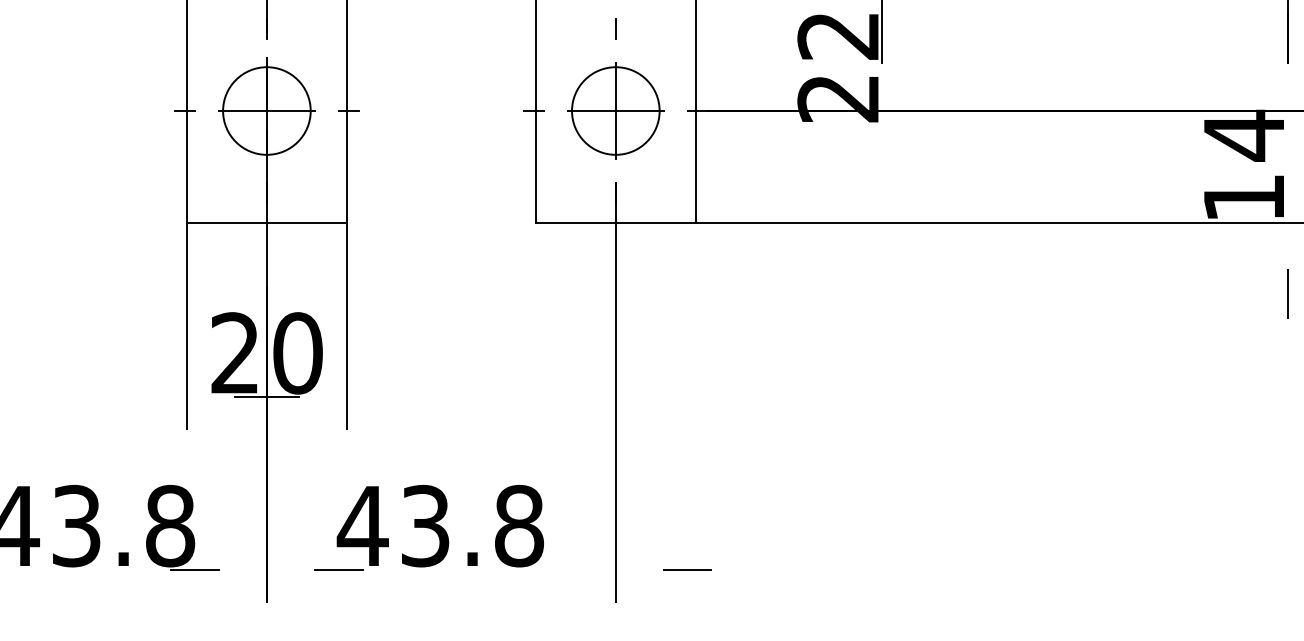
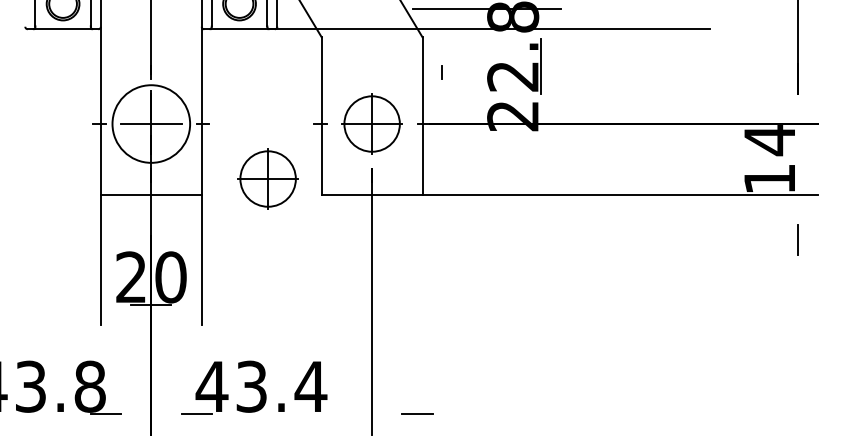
line: (614, 29) -> (441, 72), moved
circle: (267, 110) -> (151, 123), size x1.4
part: (450, 197) -> (267, 178), added
text: (518, 525) -> (310, 386), 43.8 -> 43.4

